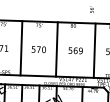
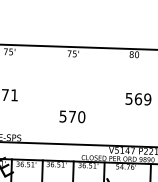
line: (21, 48) -> (41, 95), removed
text: (38, 49) -> (71, 116), moved
line: (56, 49) -> (104, 96), removed

